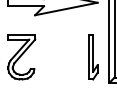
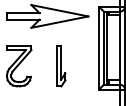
part: (93, 57) -> (61, 66), moved

